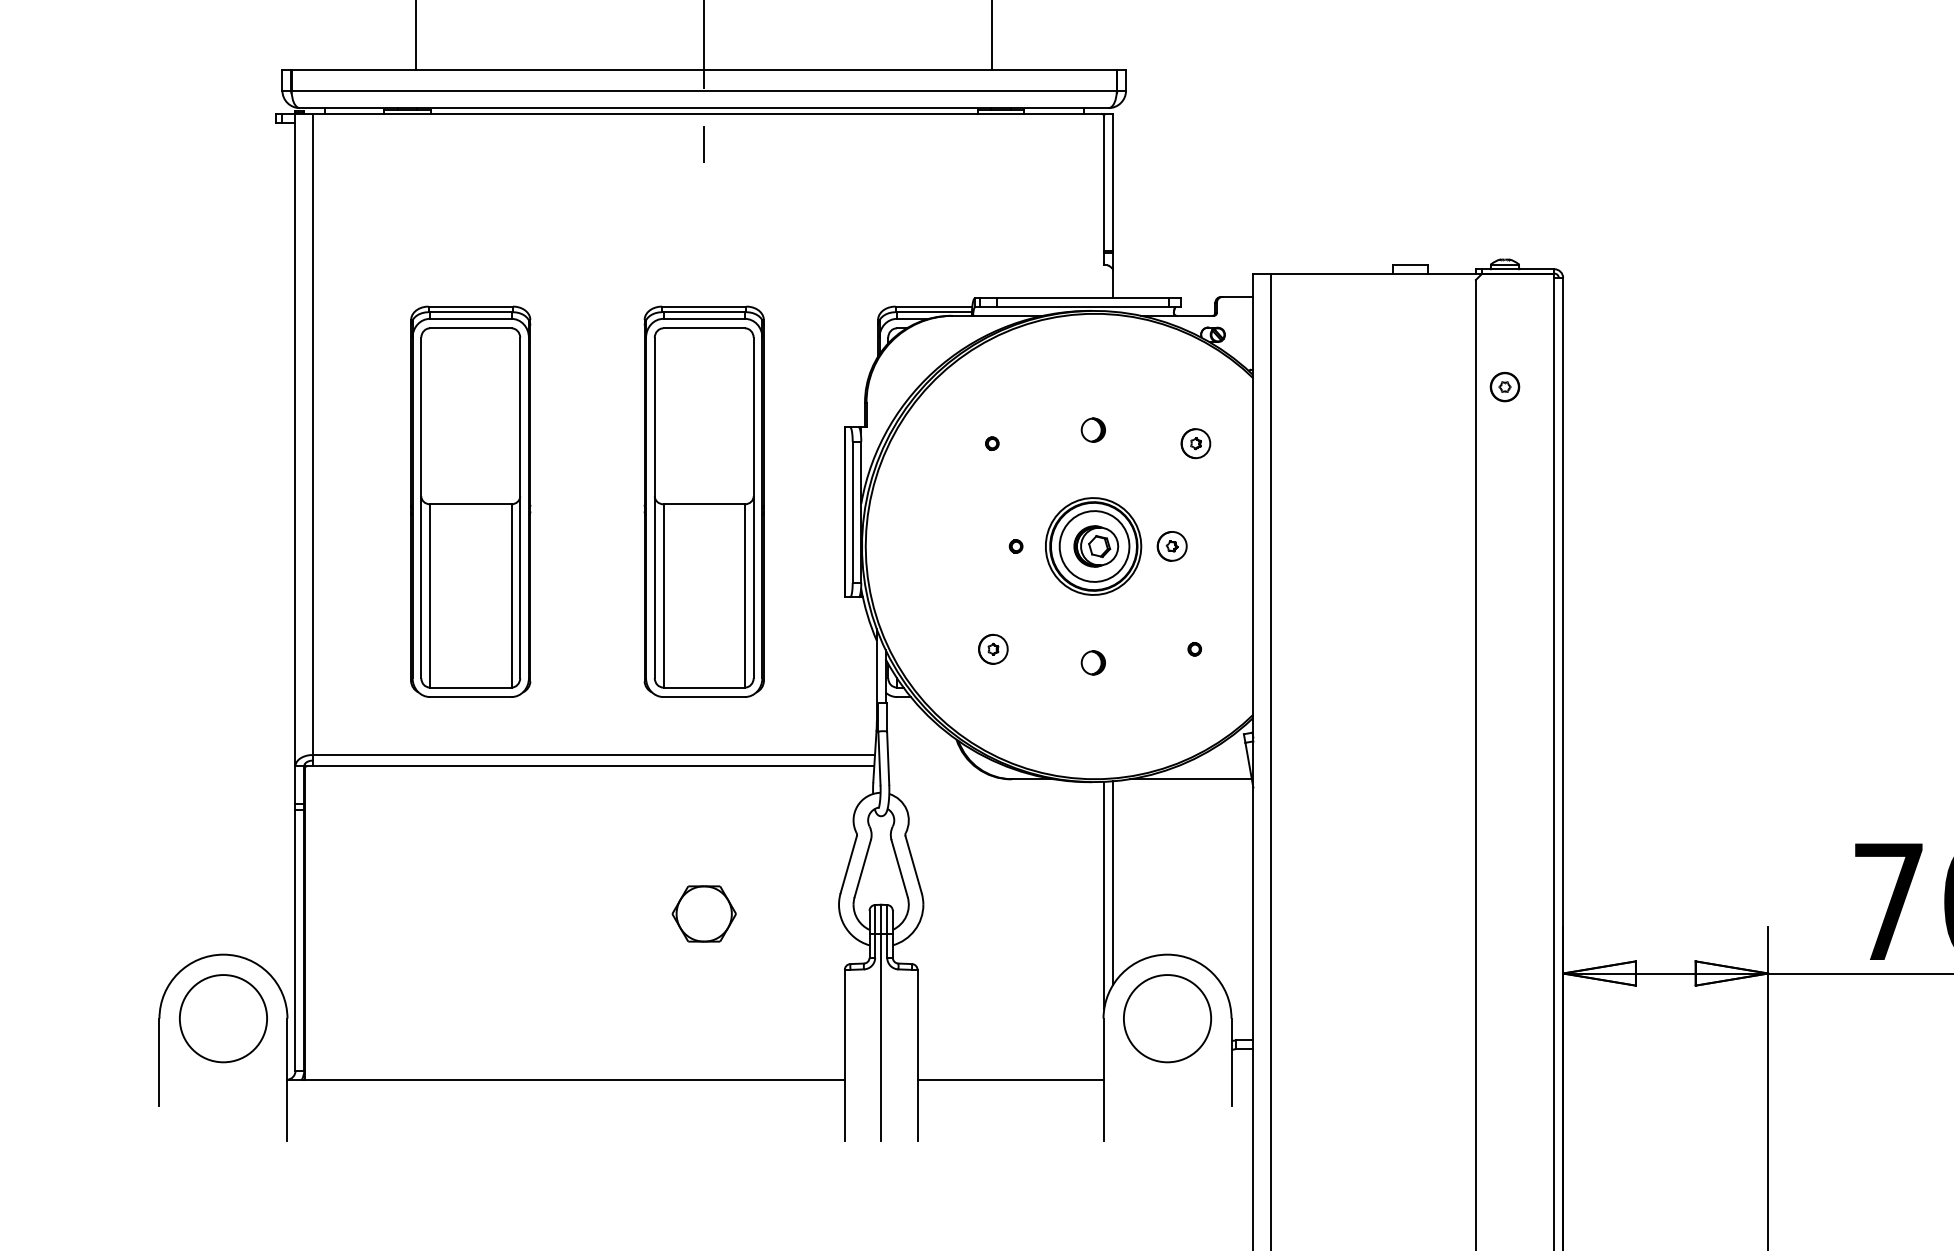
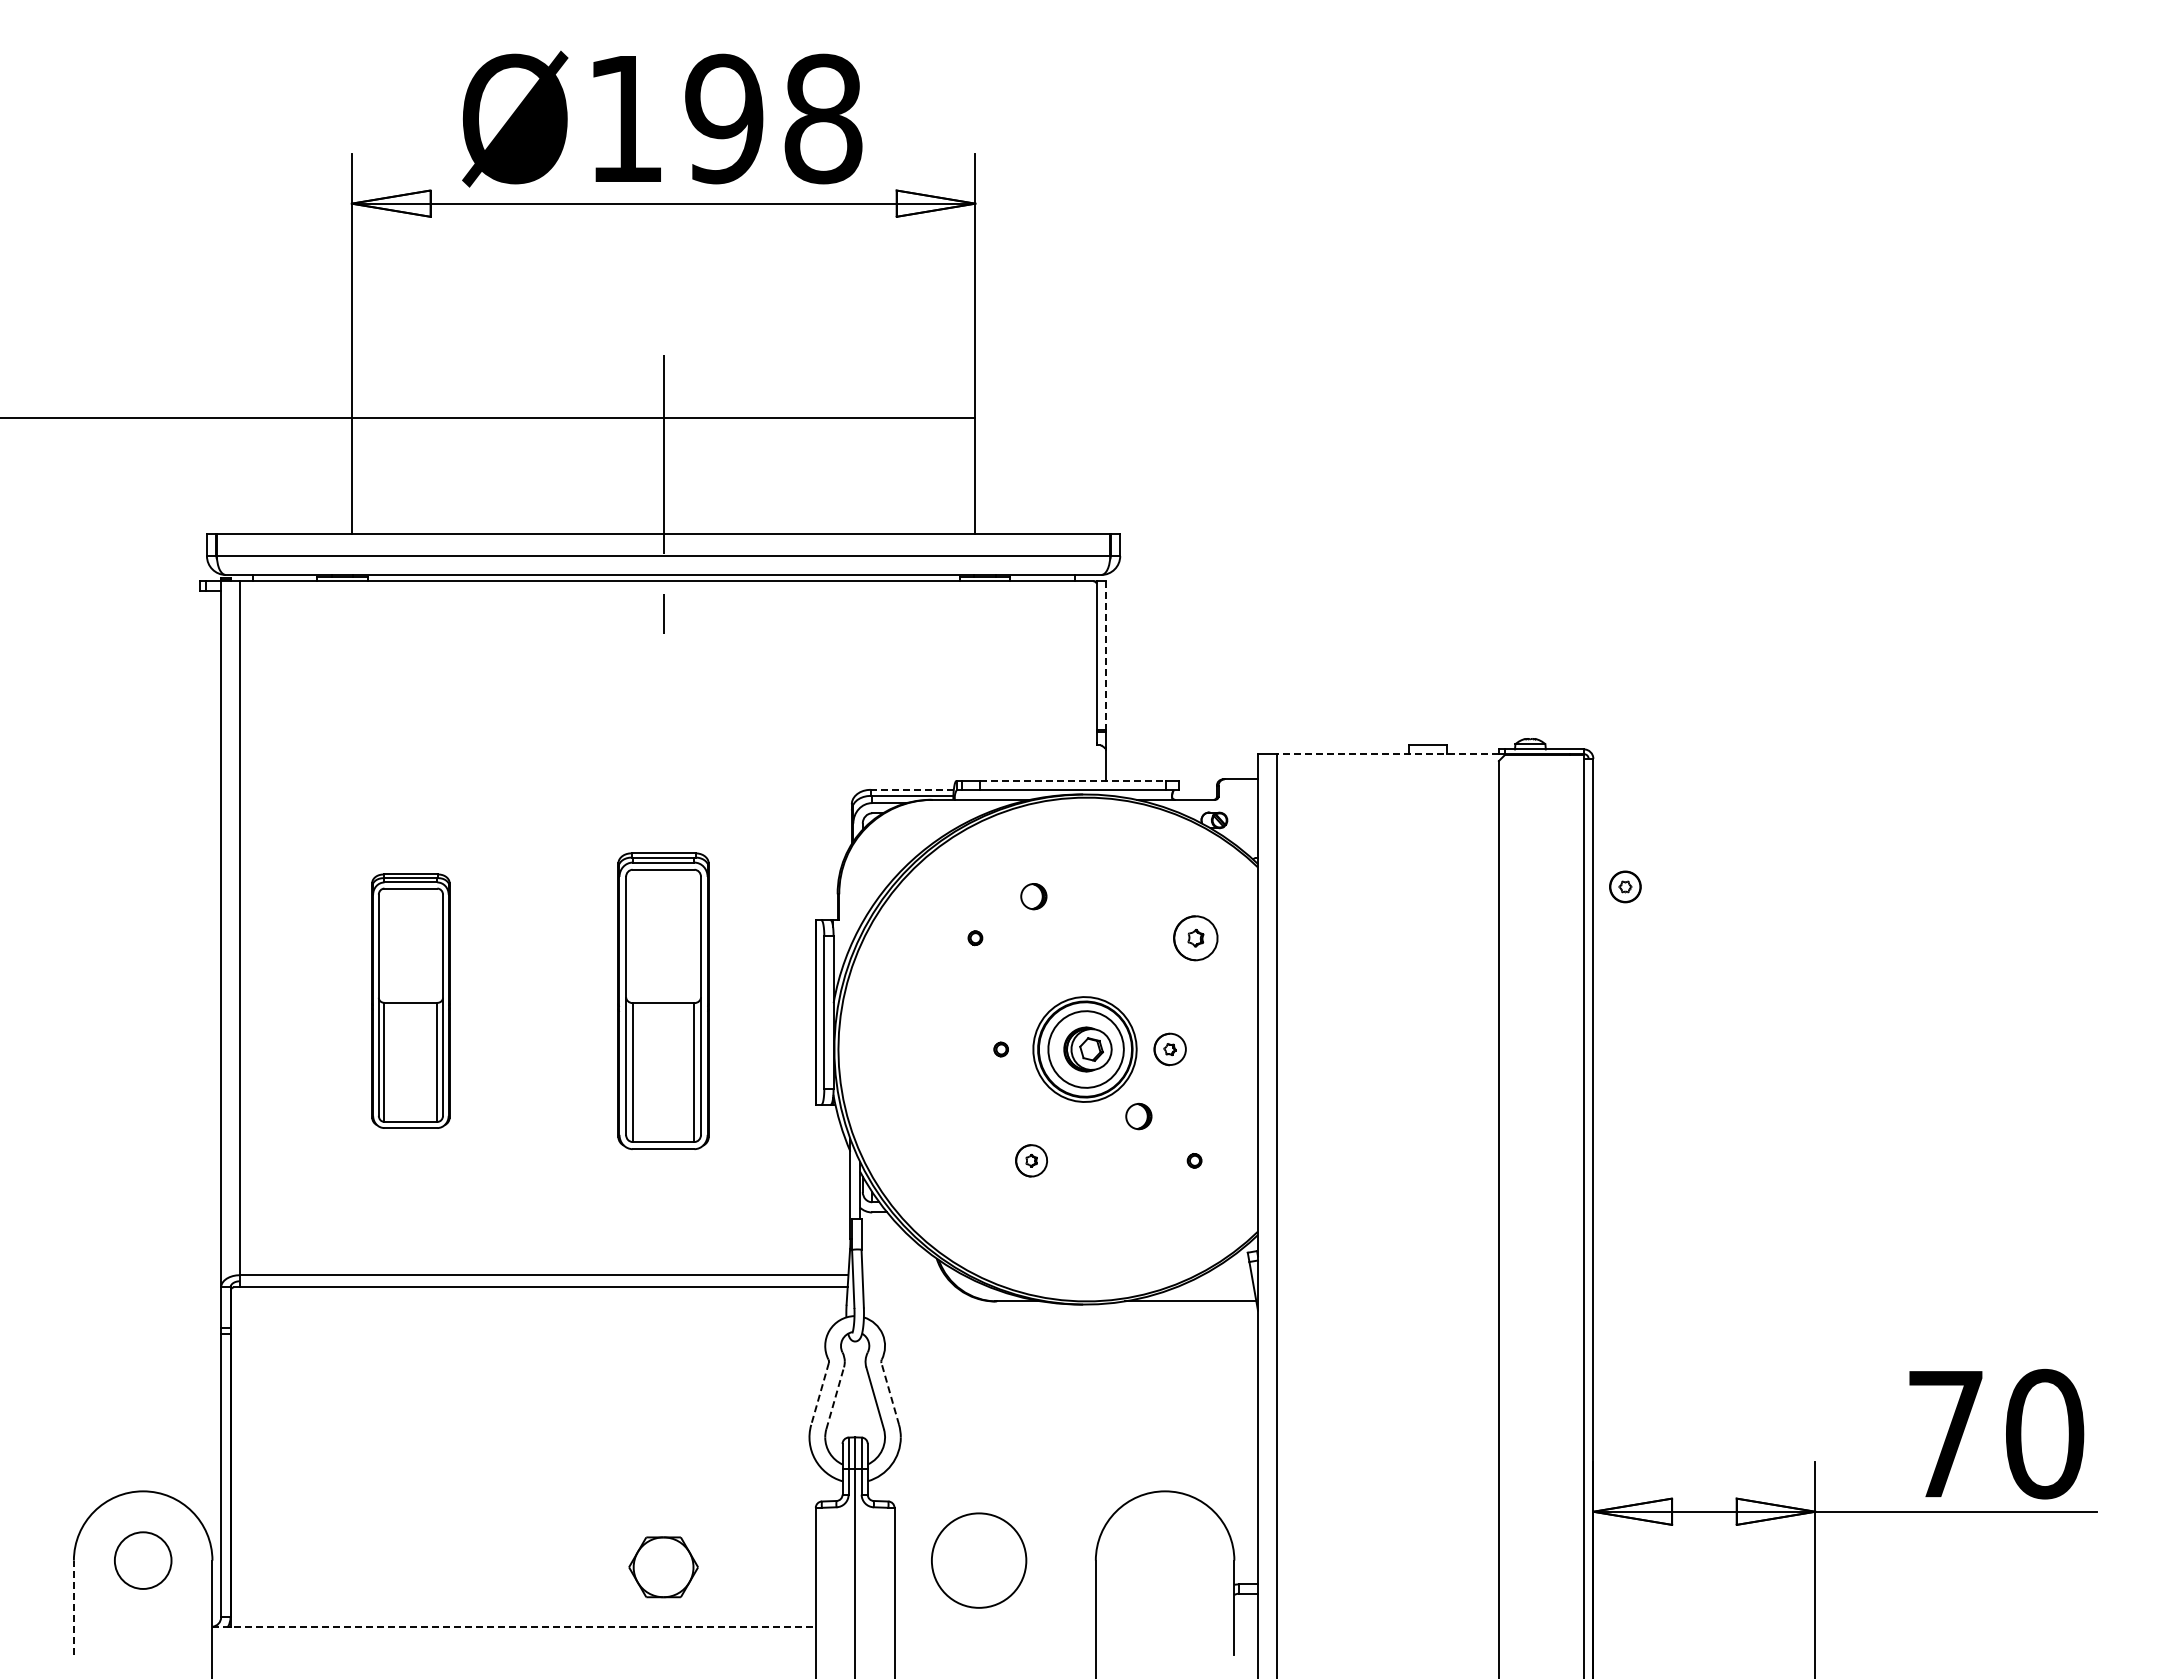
line: (1113, 182) -> (1106, 655), solid -> dashed
line: (1372, 273) -> (1387, 754), solid -> dashed
line: (1082, 297) -> (1073, 780), solid -> dashed
line: (934, 306) -> (912, 789), solid -> dashed
part: (1505, 386) -> (1625, 886), moved
part: (1093, 430) -> (1033, 896), moved
part: (1195, 443) -> (1195, 937), size x1.4
part: (470, 502) -> (410, 1001), size x0.6
part: (704, 502) -> (663, 1001), size x0.7
part: (993, 649) -> (1031, 1160), moved
part: (1093, 662) -> (1138, 1116), moved
line: (913, 864) -> (890, 1393), solid -> dashed
line: (848, 865) -> (819, 1394), solid -> dashed
line: (863, 867) -> (835, 1397), solid -> dashed
line: (1113, 882) -> (1106, 1413), removed
line: (1104, 895) -> (1096, 1427), removed
part: (704, 914) -> (663, 1567), moved
circle: (222, 1018) -> (142, 1560), size x0.6
circle: (1167, 1018) -> (979, 1560), moved
line: (159, 1061) -> (73, 1607), solid -> dashed
line: (566, 1079) -> (514, 1626), solid -> dashed
line: (1009, 1079) -> (994, 1626), removed

